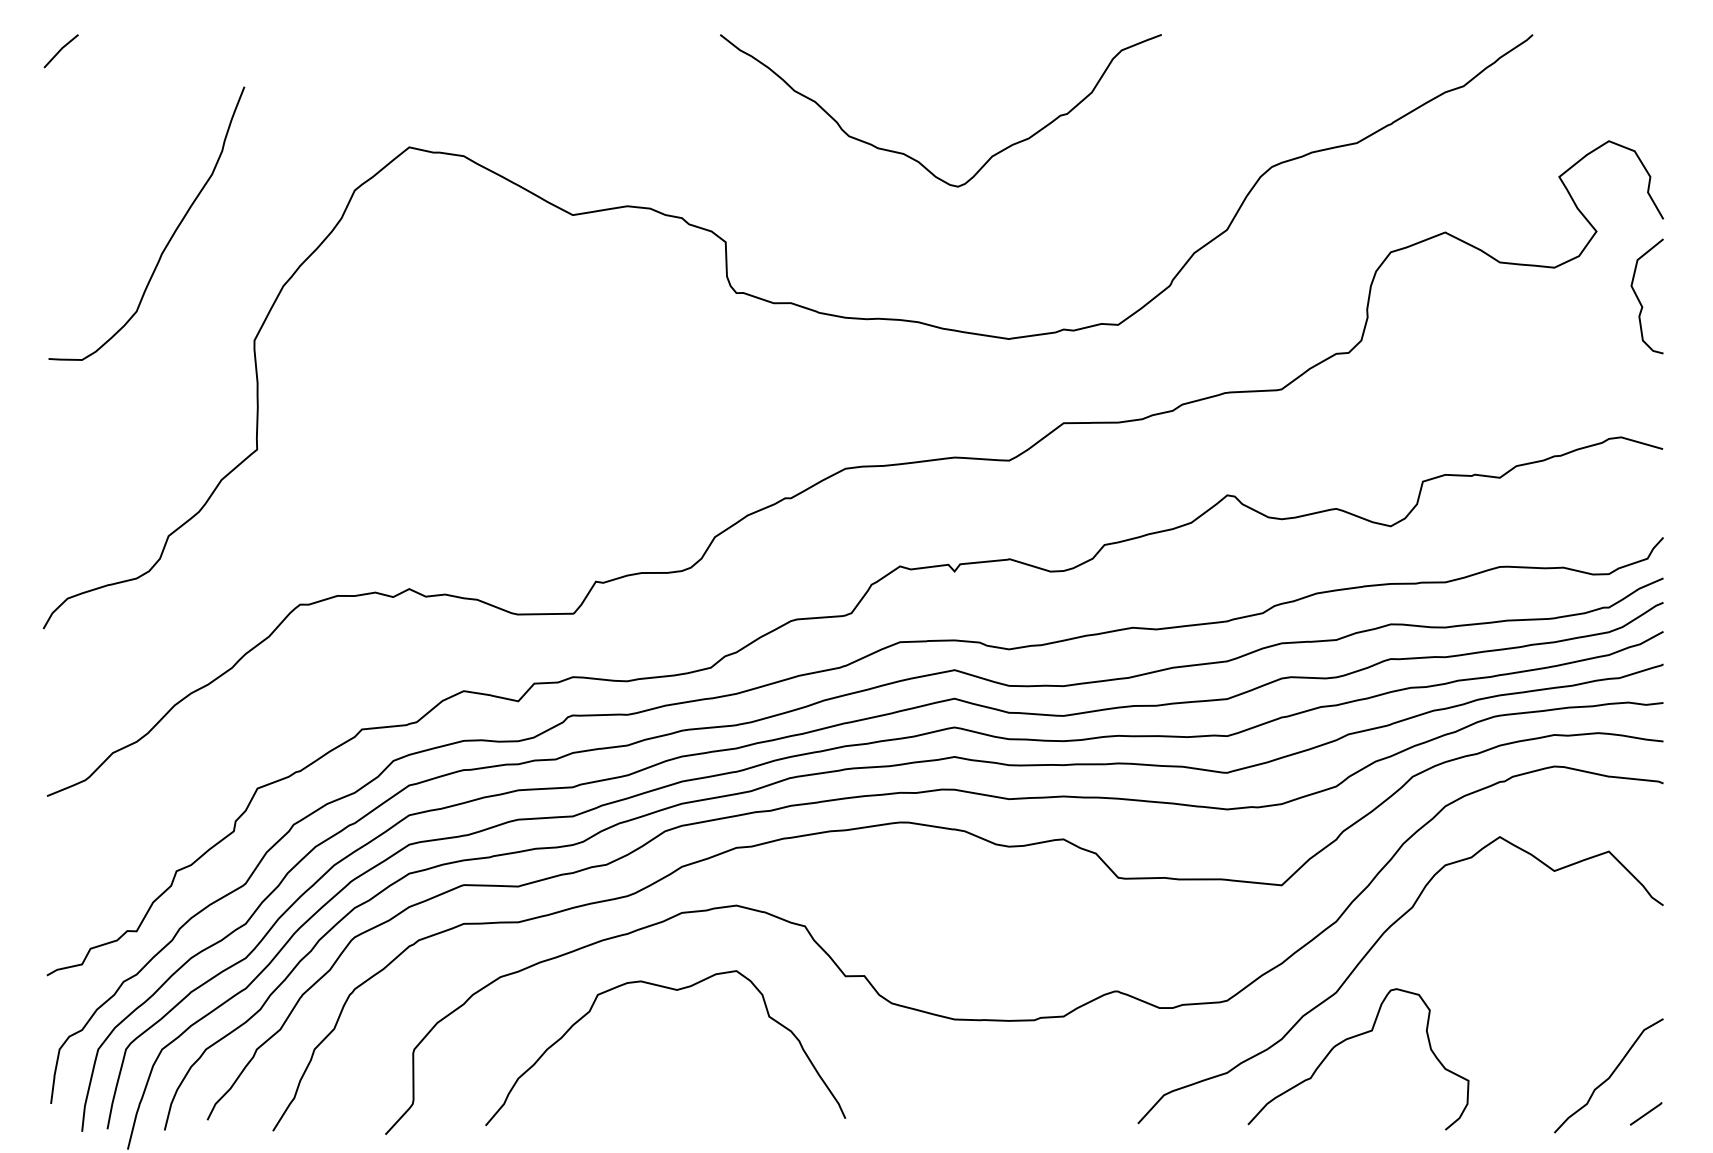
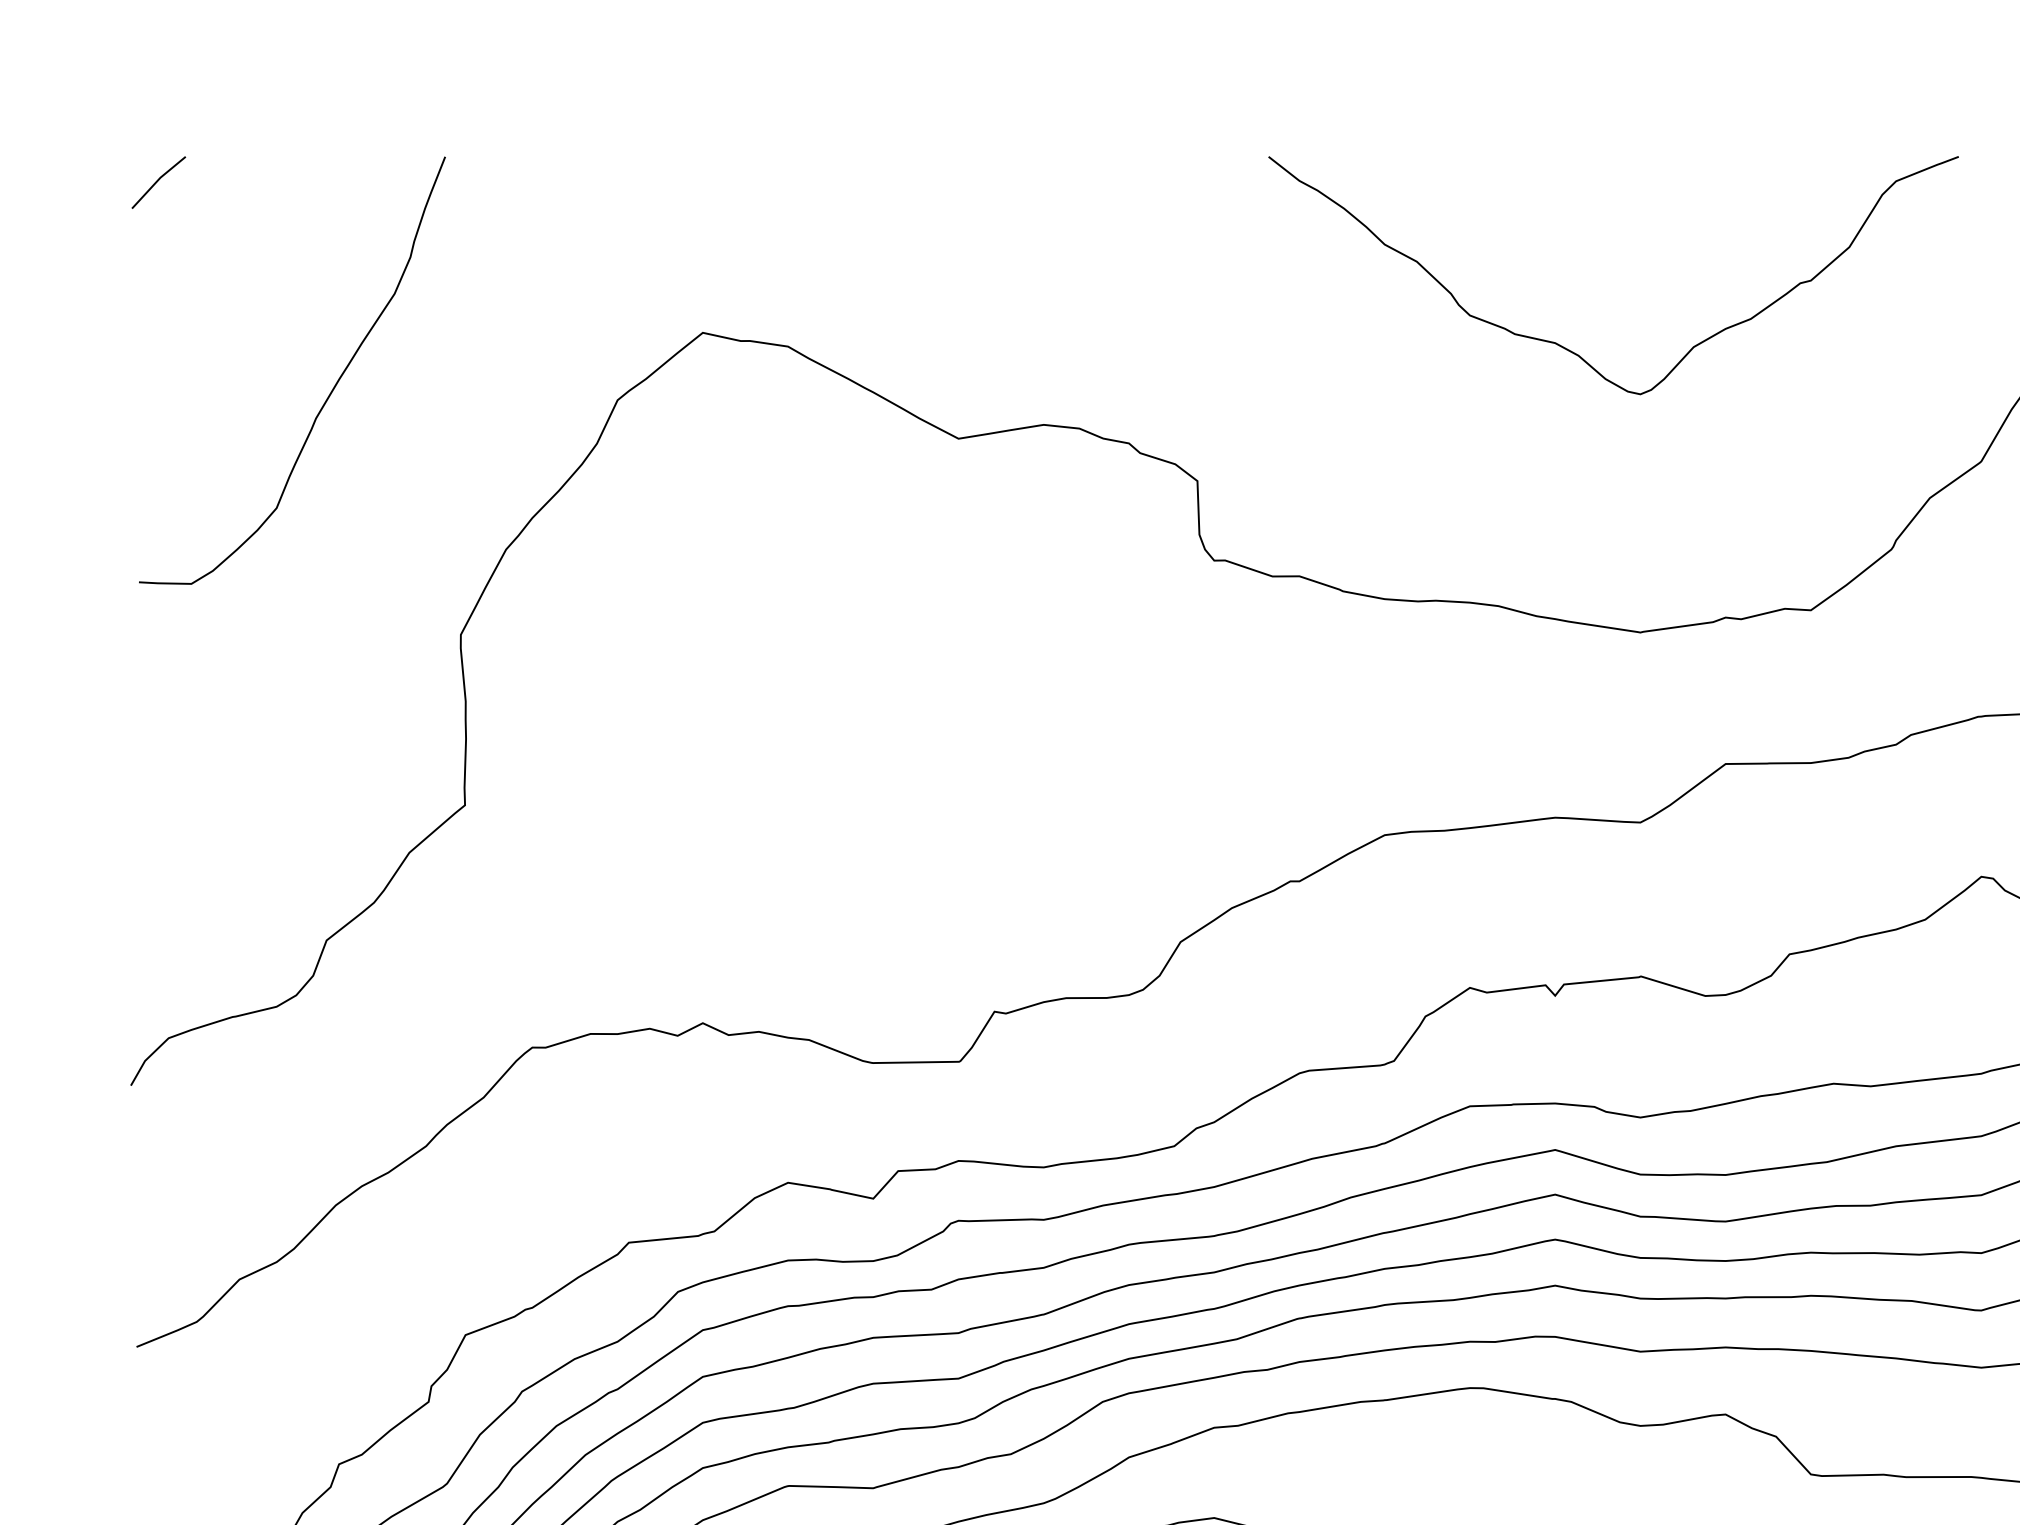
curve: (916, 159) -> (1575, 351), moved
curve: (171, 235) -> (331, 389), moved

